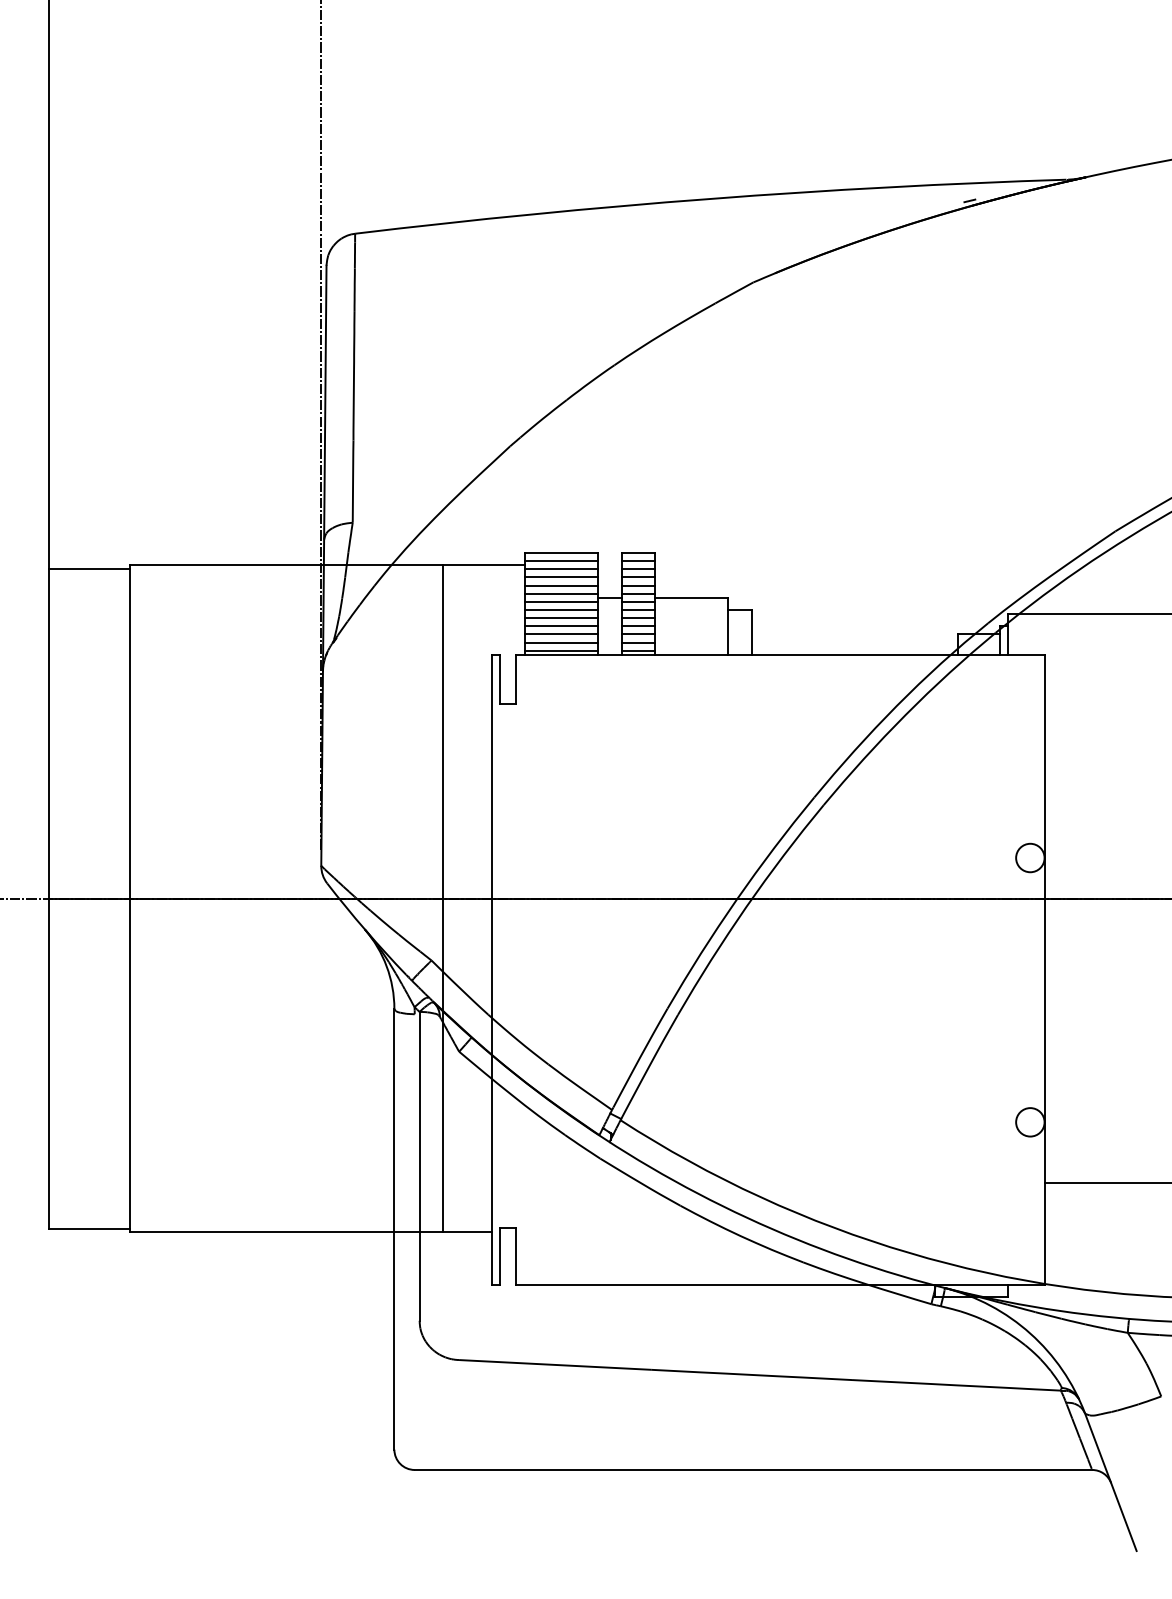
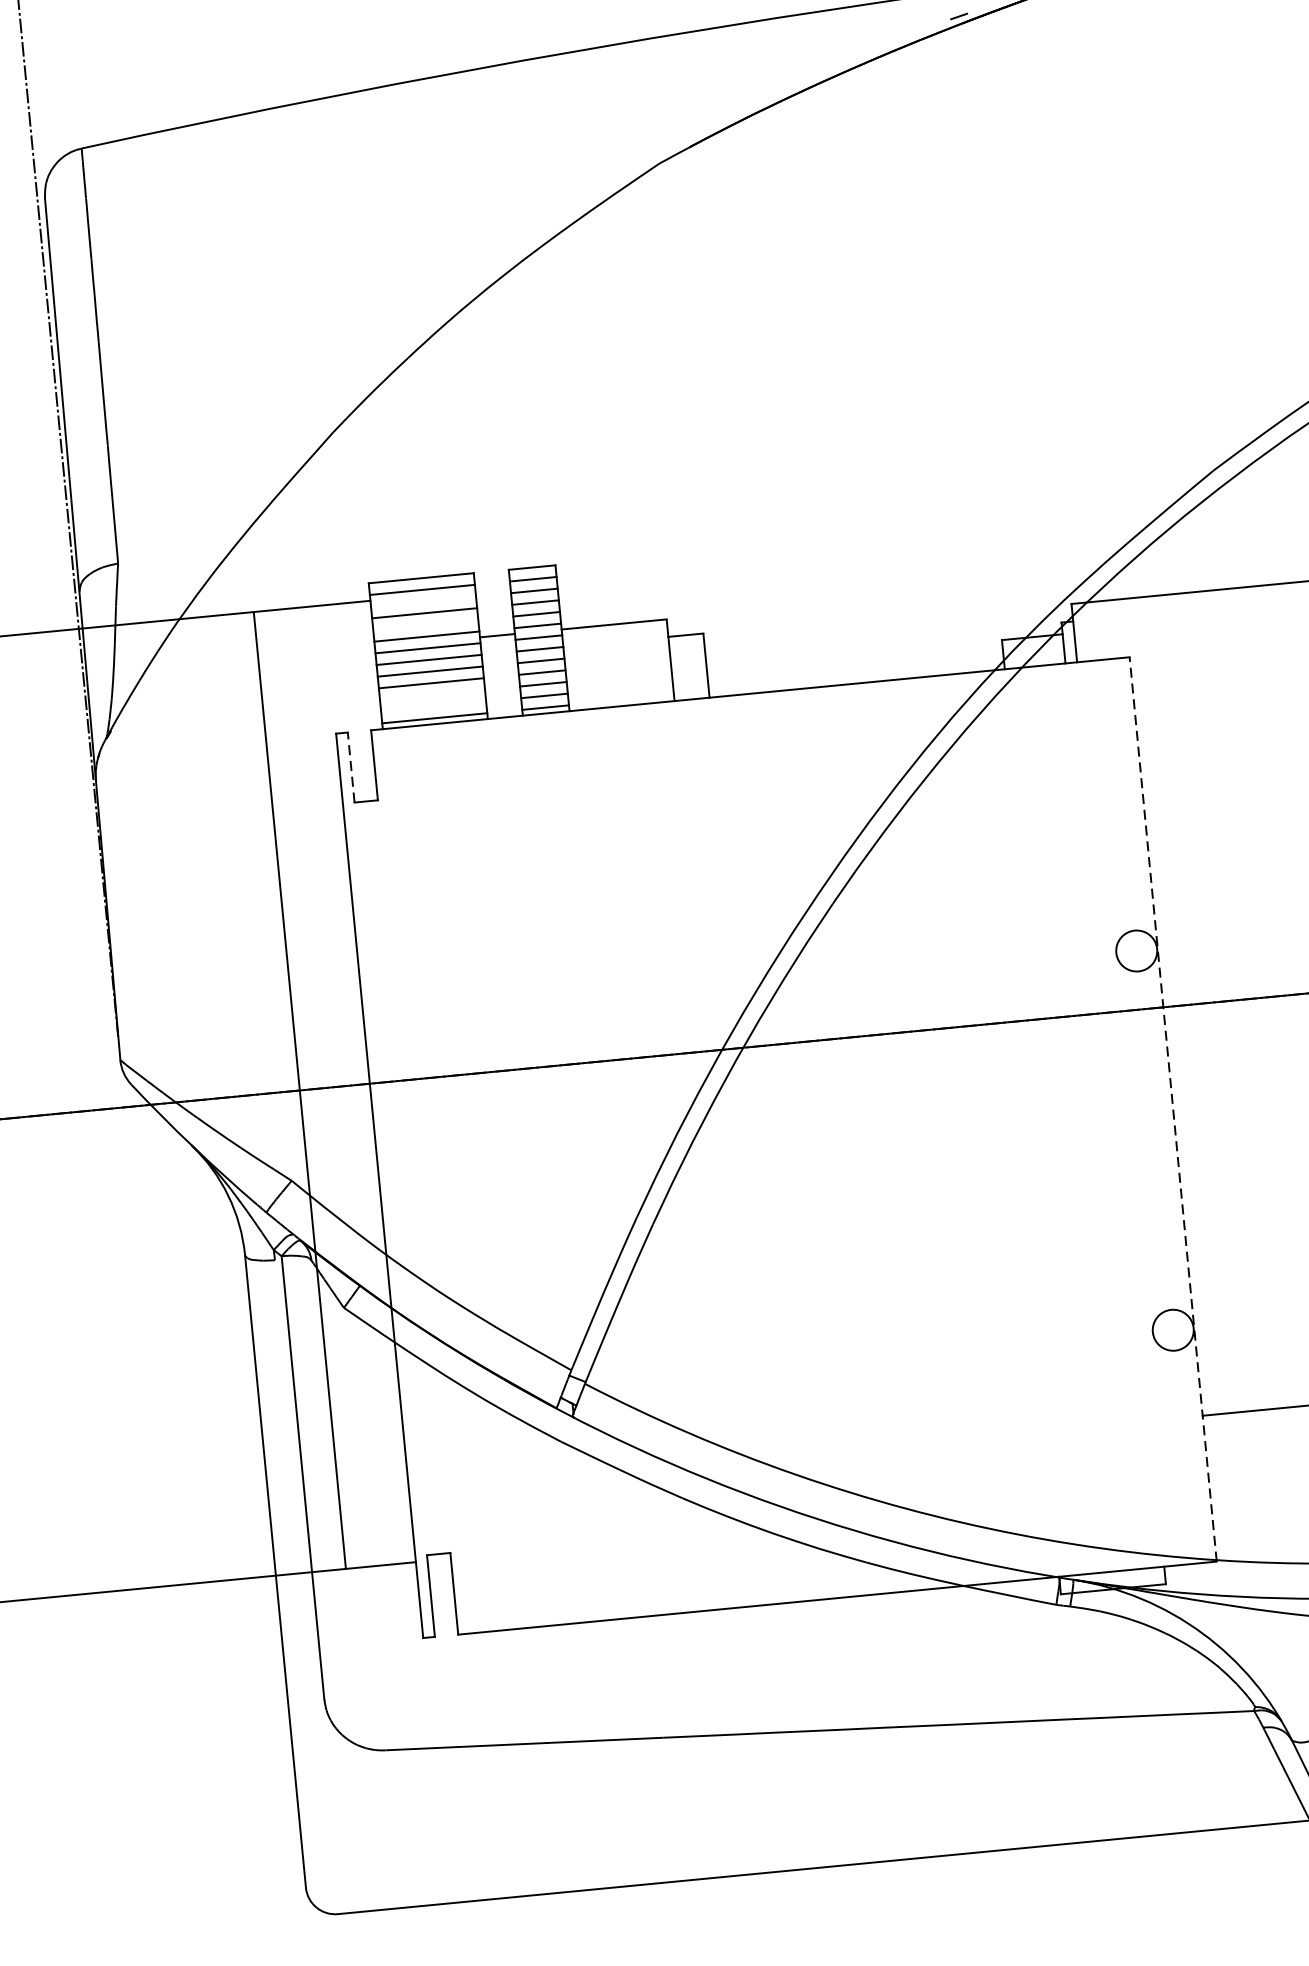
line: (560, 569) -> (422, 601), removed
line: (560, 585) -> (424, 624), removed
line: (560, 634) -> (431, 695), removed
line: (560, 642) -> (432, 706), removed
line: (500, 678) -> (351, 766), solid -> dashed
line: (1045, 969) -> (1173, 1108), solid -> dashed

